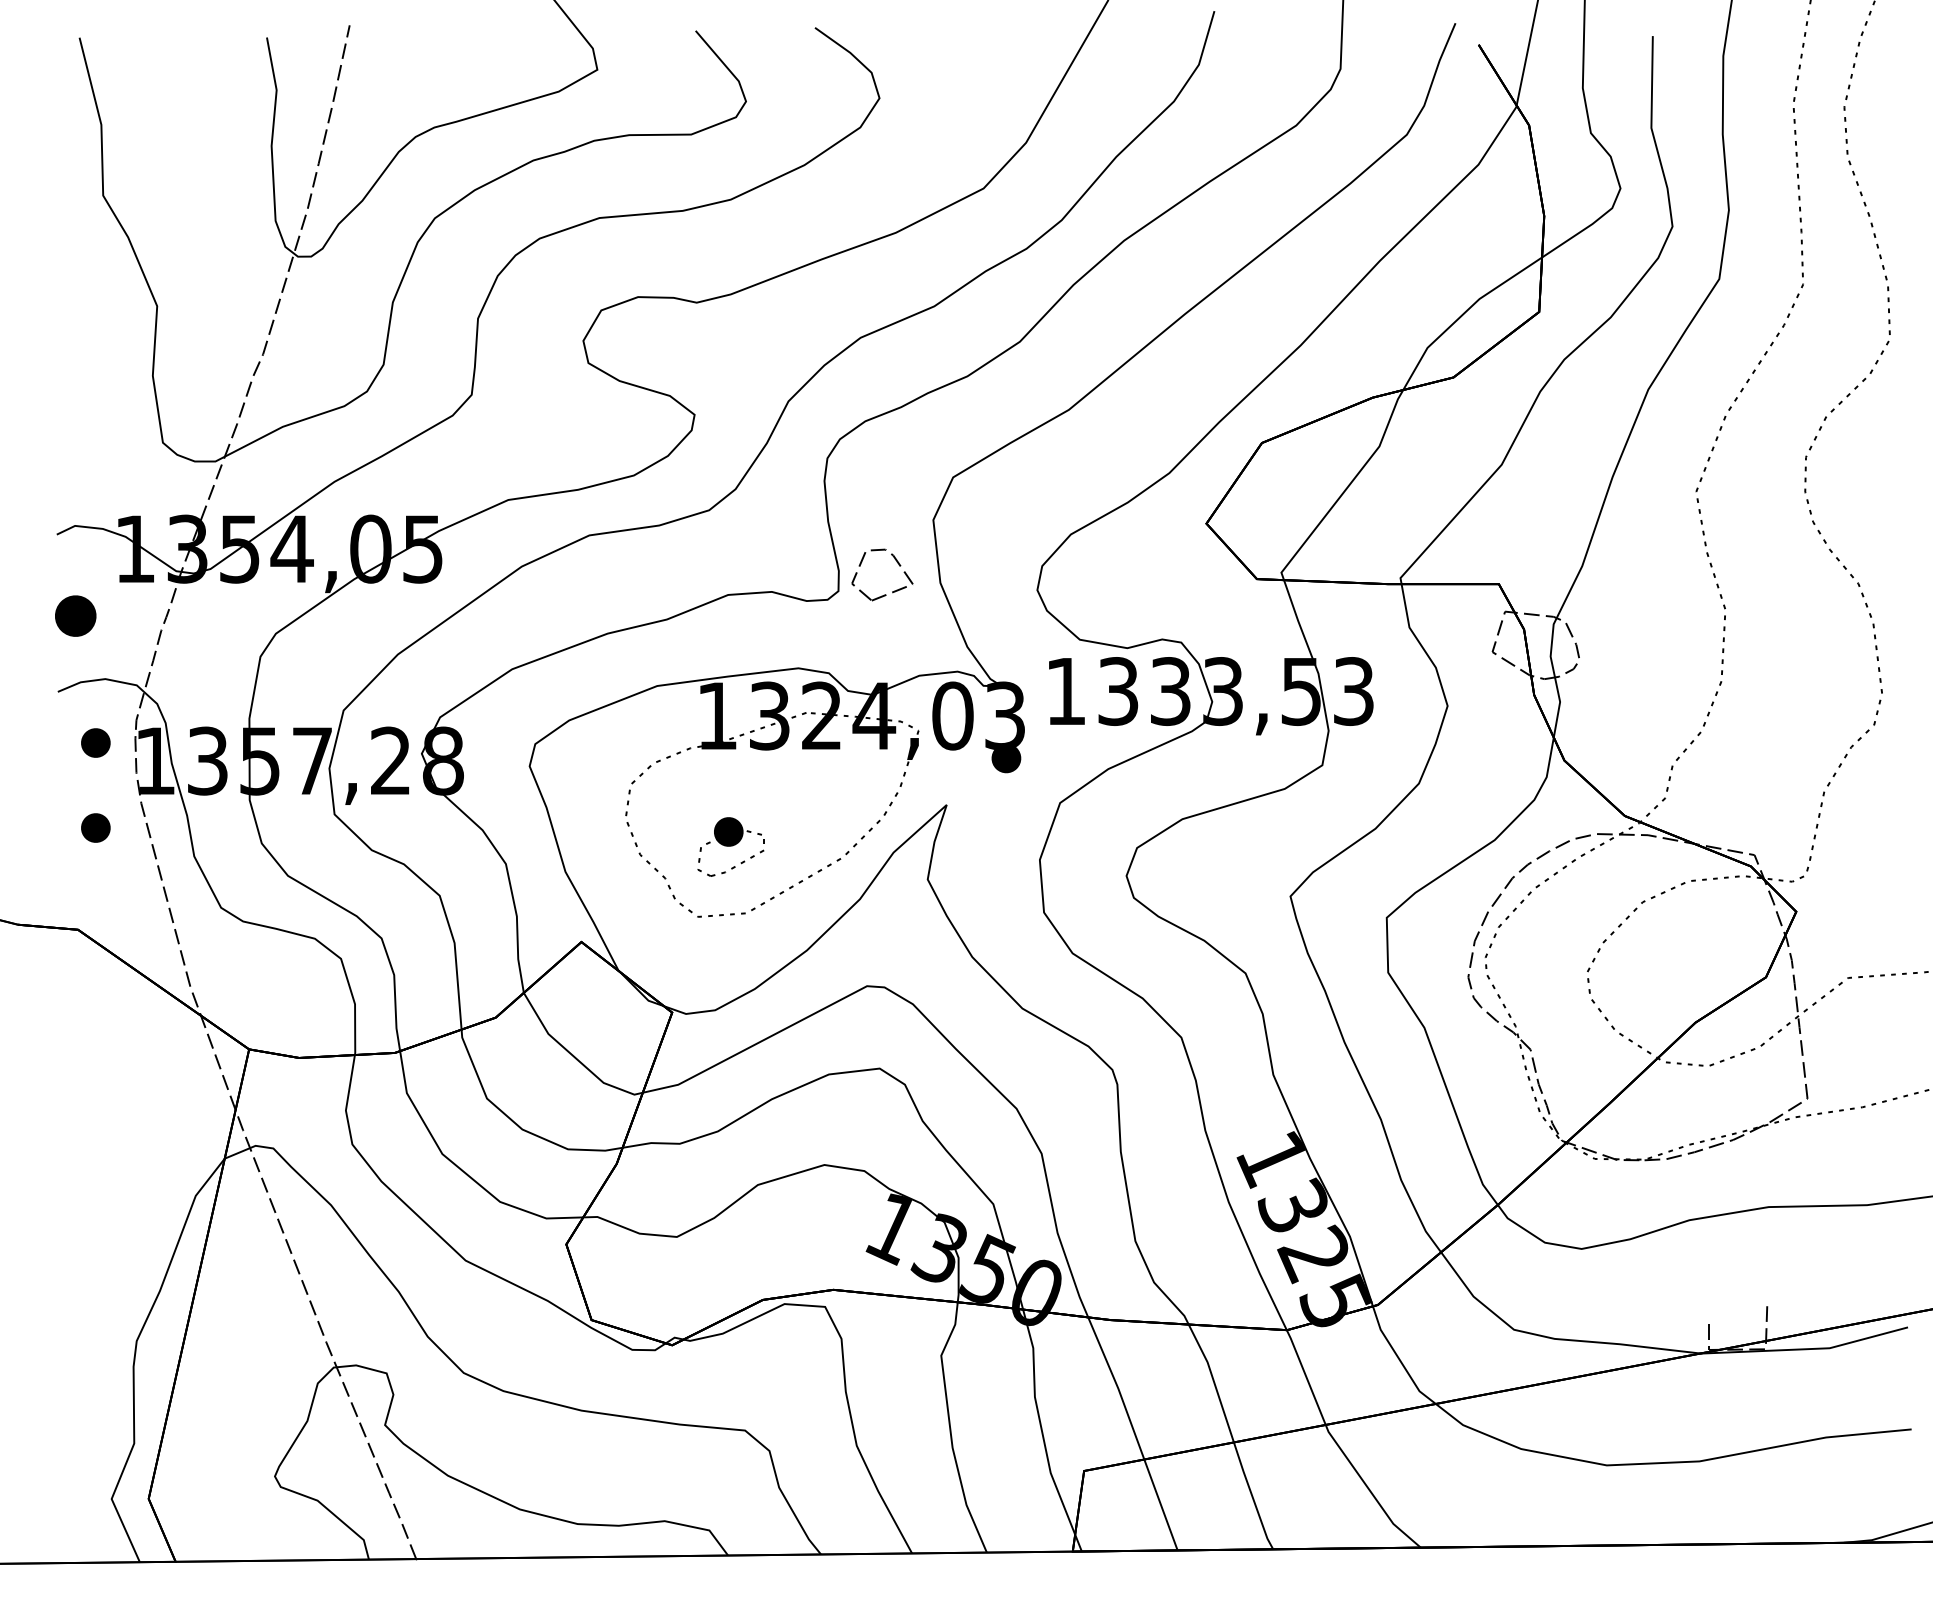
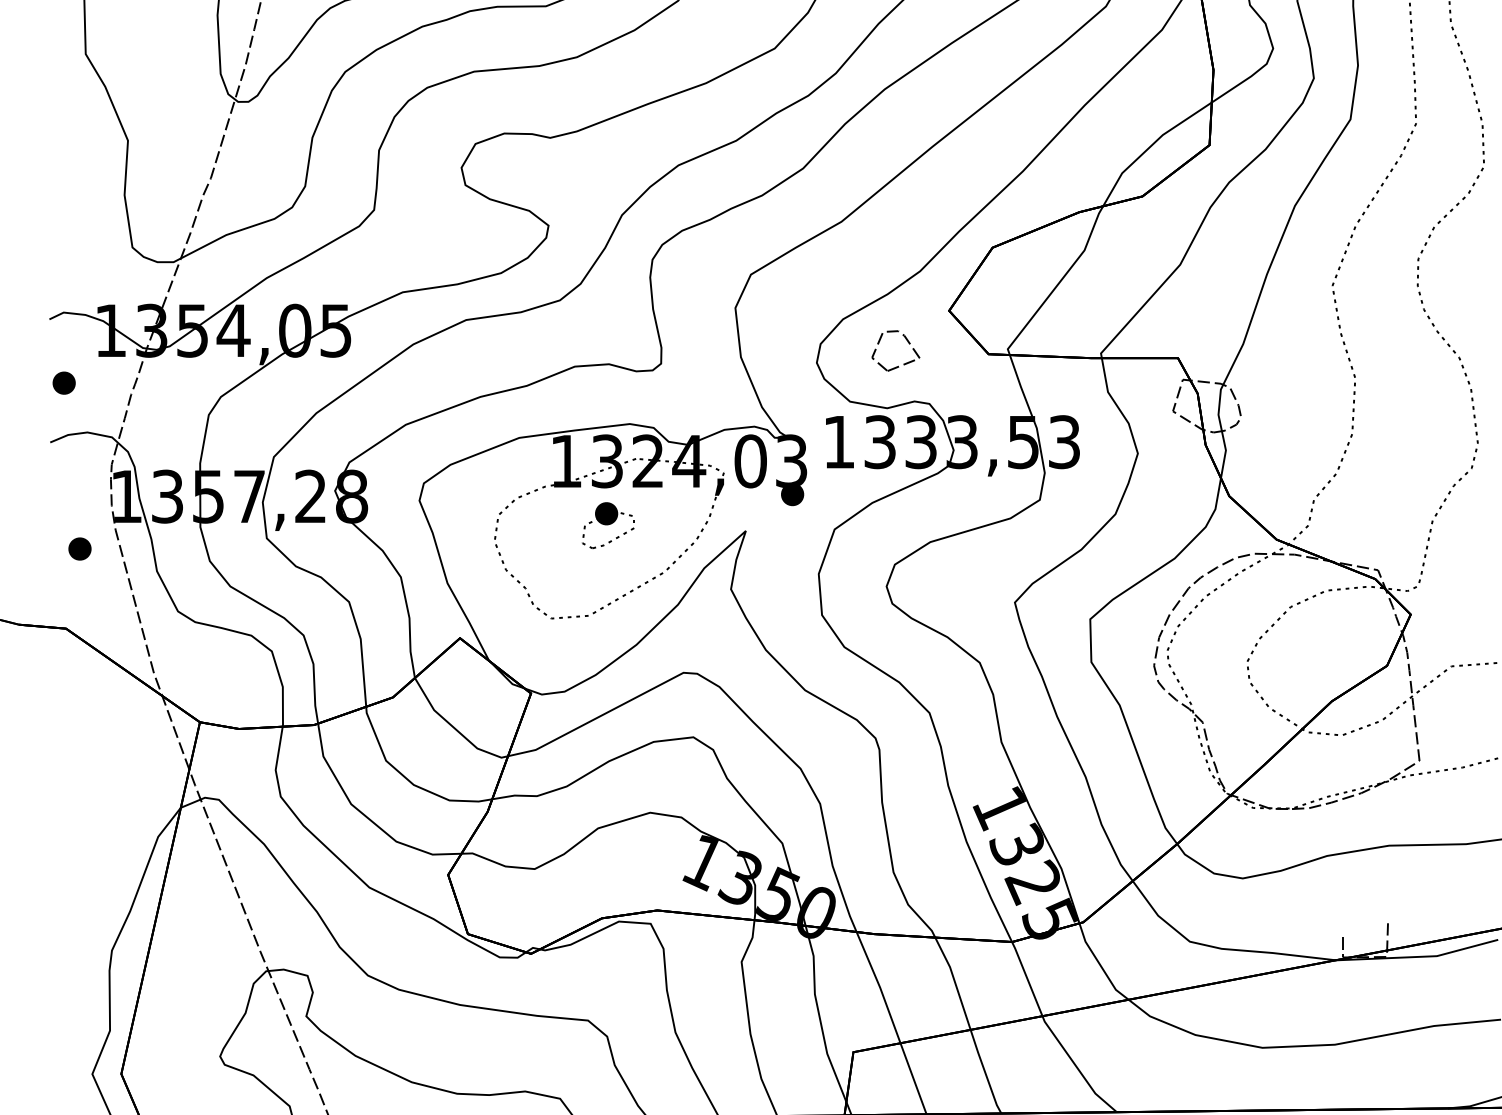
part: (896, 562) -> (906, 341), moved
part: (75, 615) -> (64, 382), size x0.71
part: (95, 742) -> (79, 482), removed
part: (730, 846) -> (607, 525), moved

